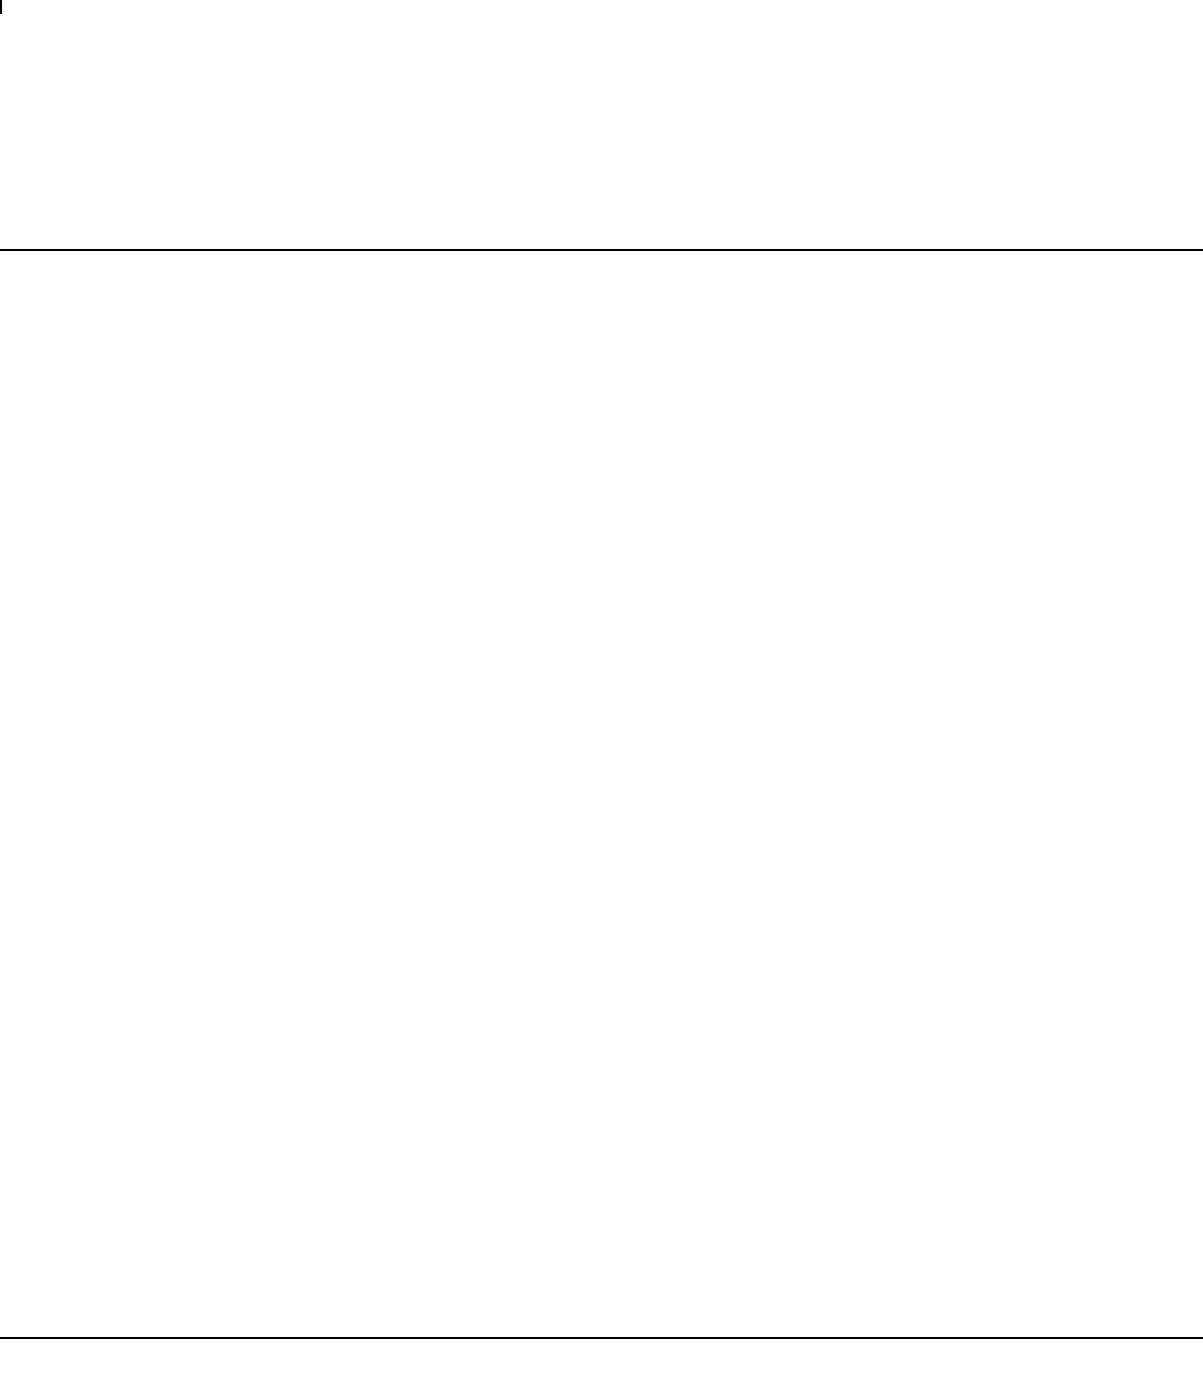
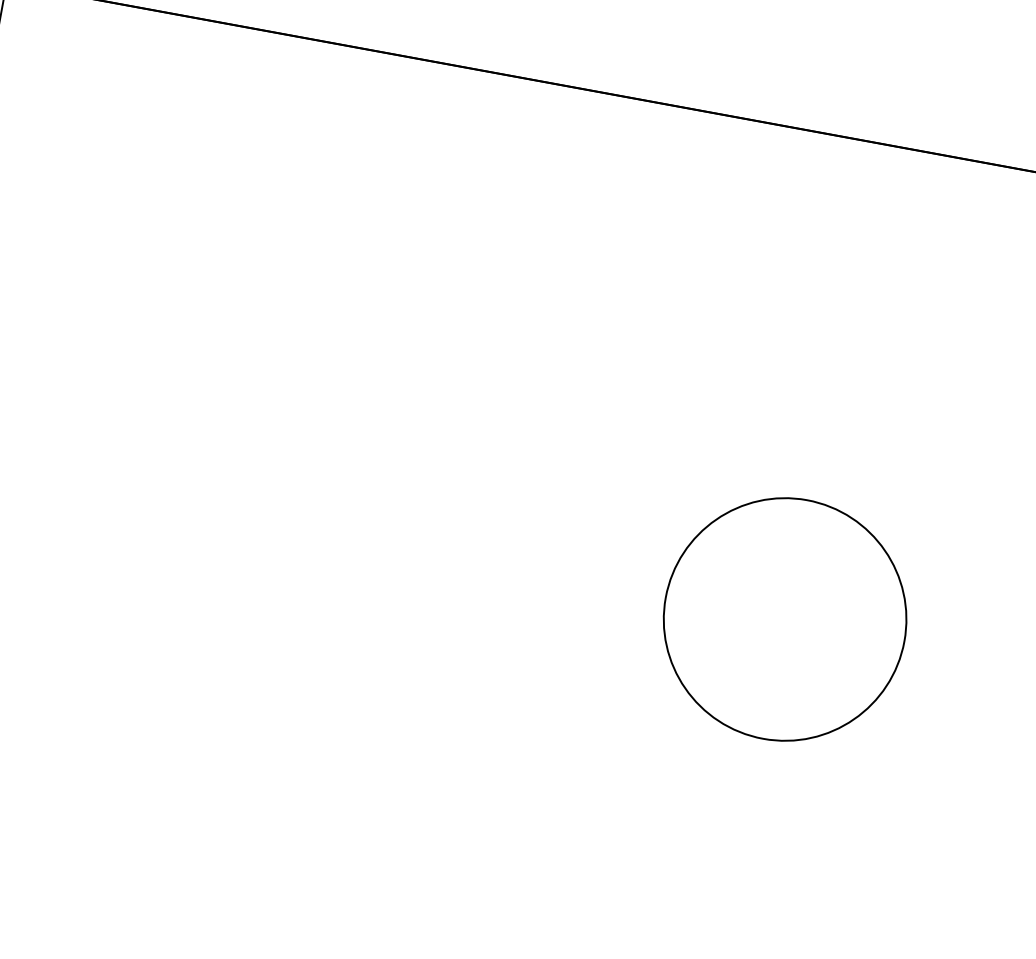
circle: (860, 793) -> (785, 618), added

